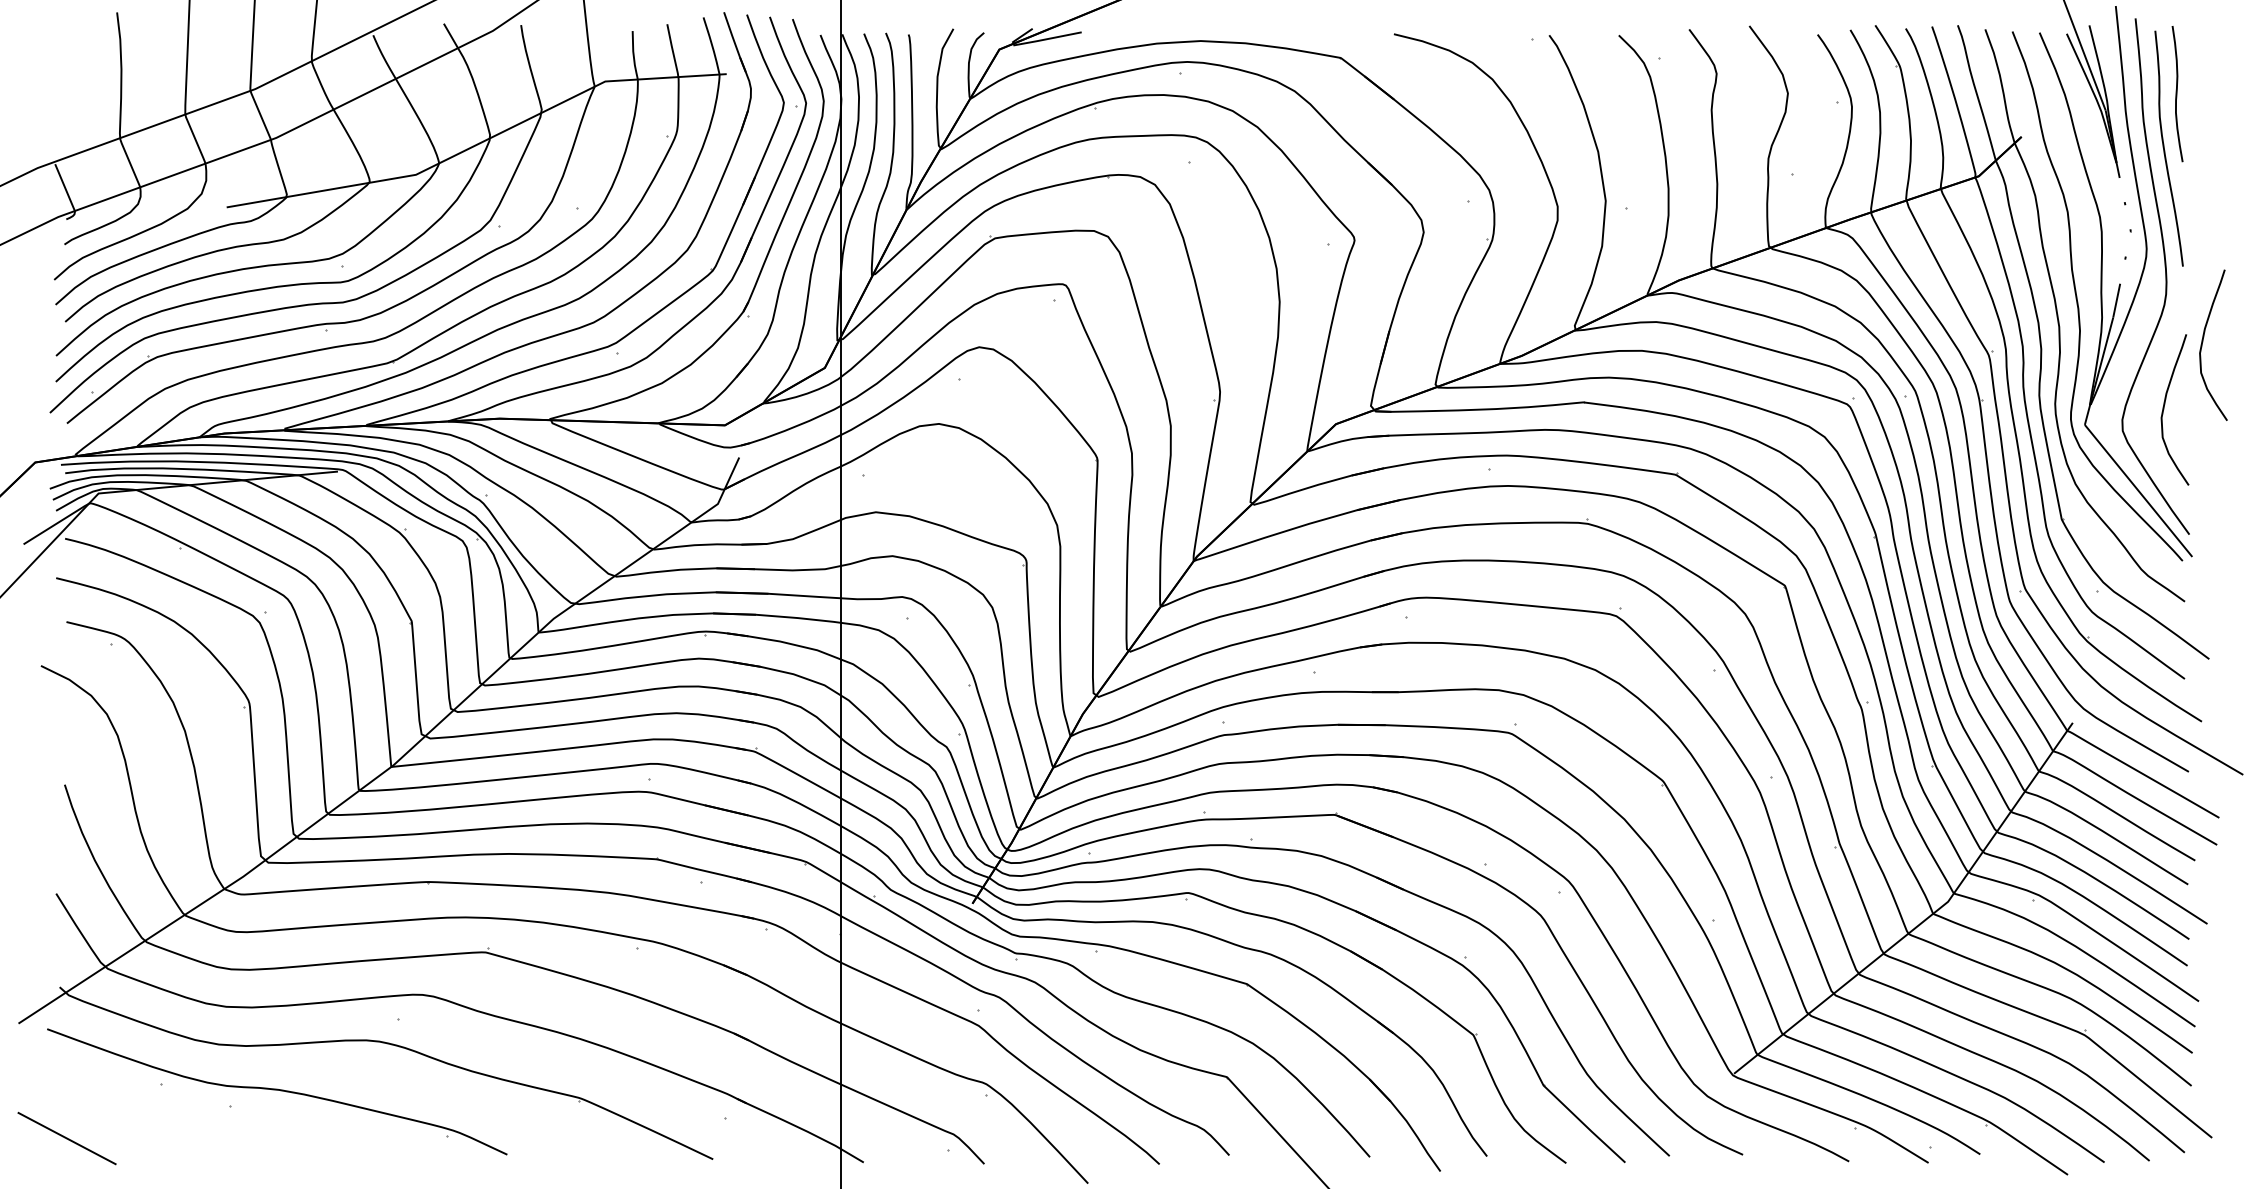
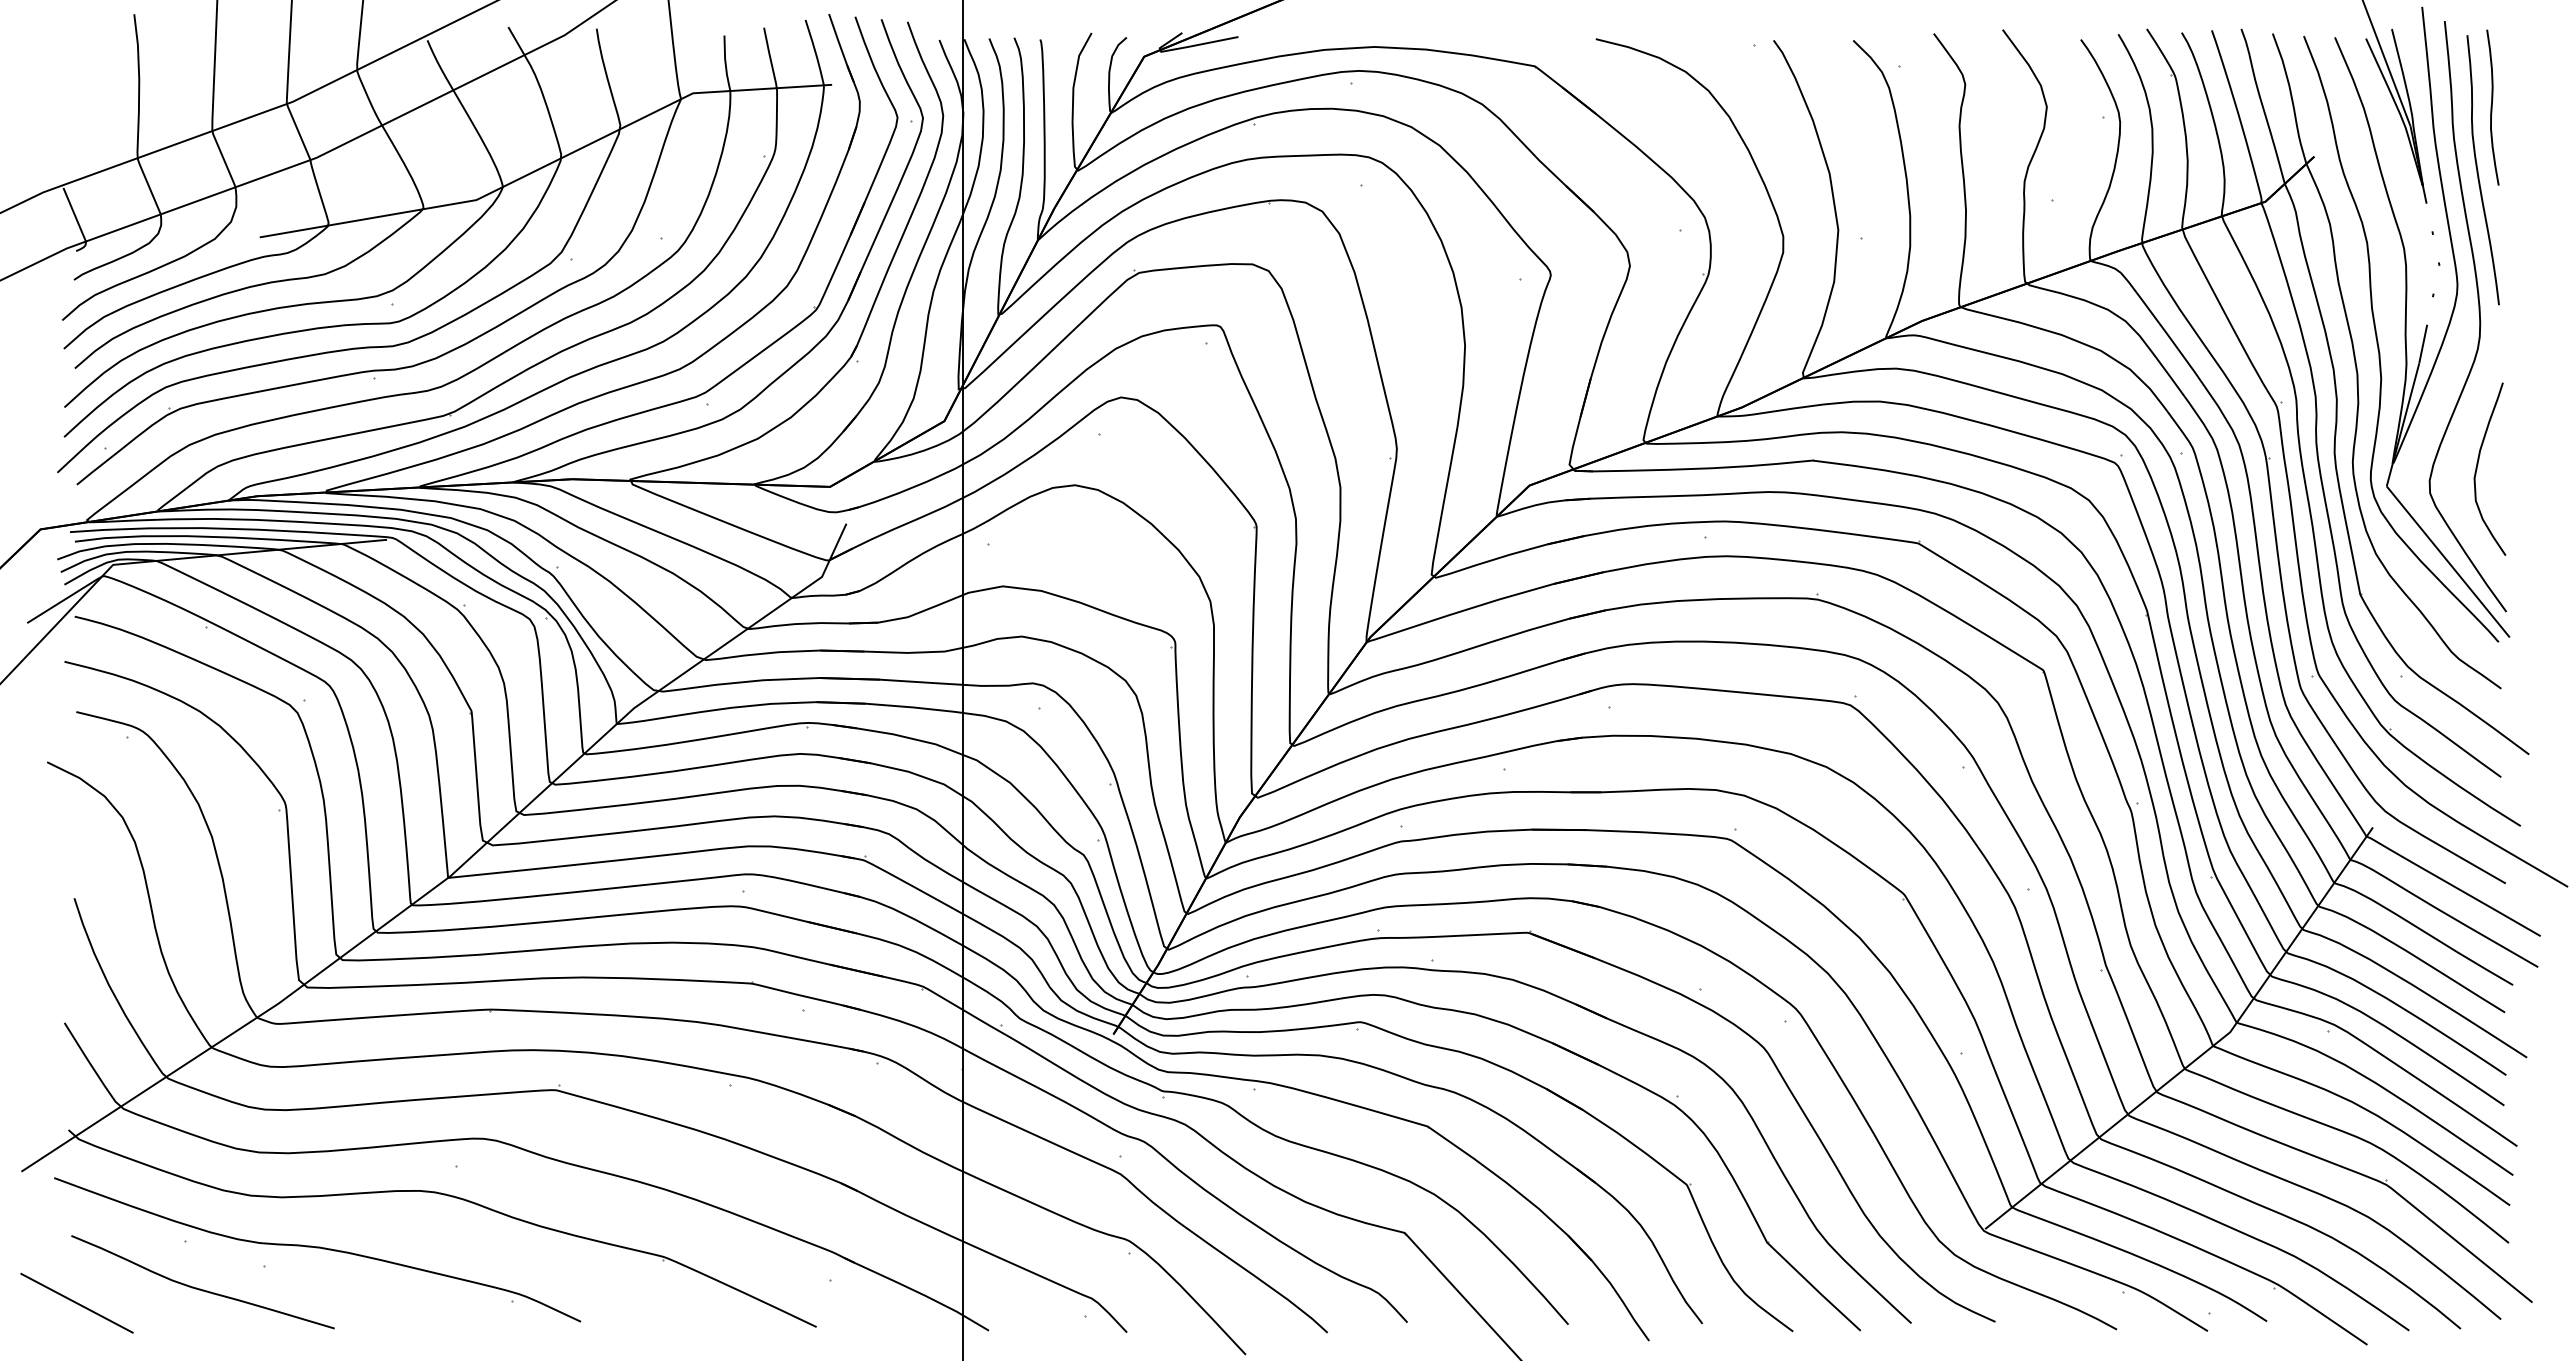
curve: (2203, 341) -> (2522, 390), removed
curve: (174, 1125) -> (200, 1288), added

